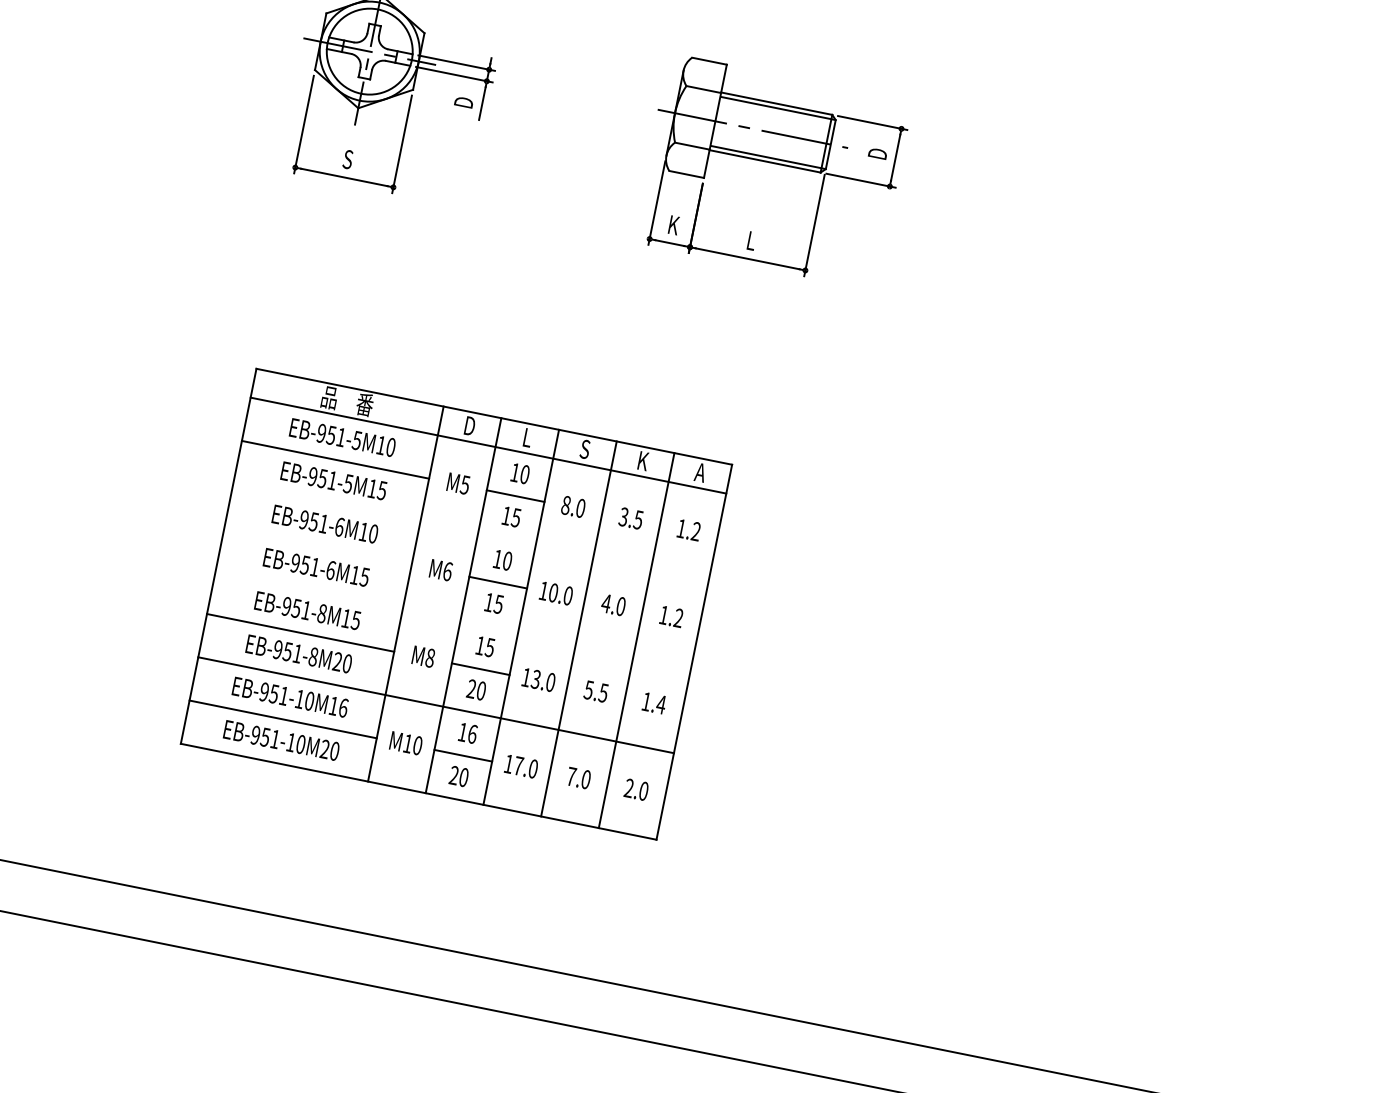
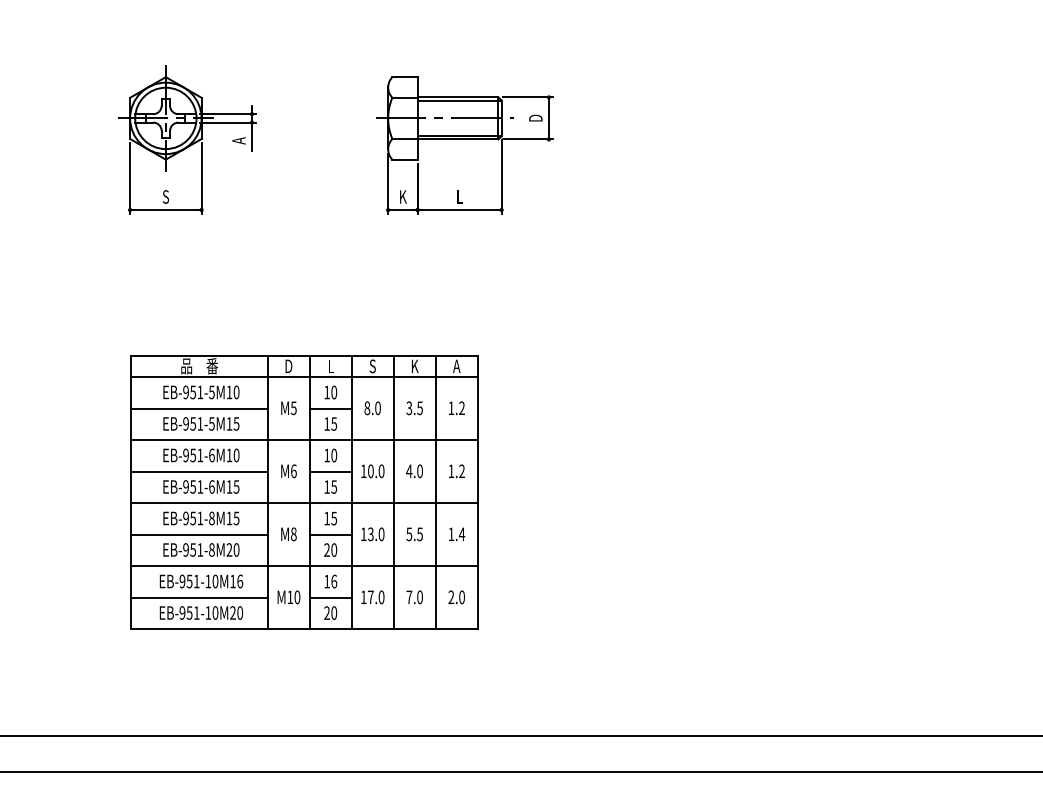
text: (463, 102) -> (238, 140), D -> A
line: (470, 532) -> (304, 440), added
line: (318, 545) -> (199, 471), added
line: (453, 618) -> (304, 503), added

